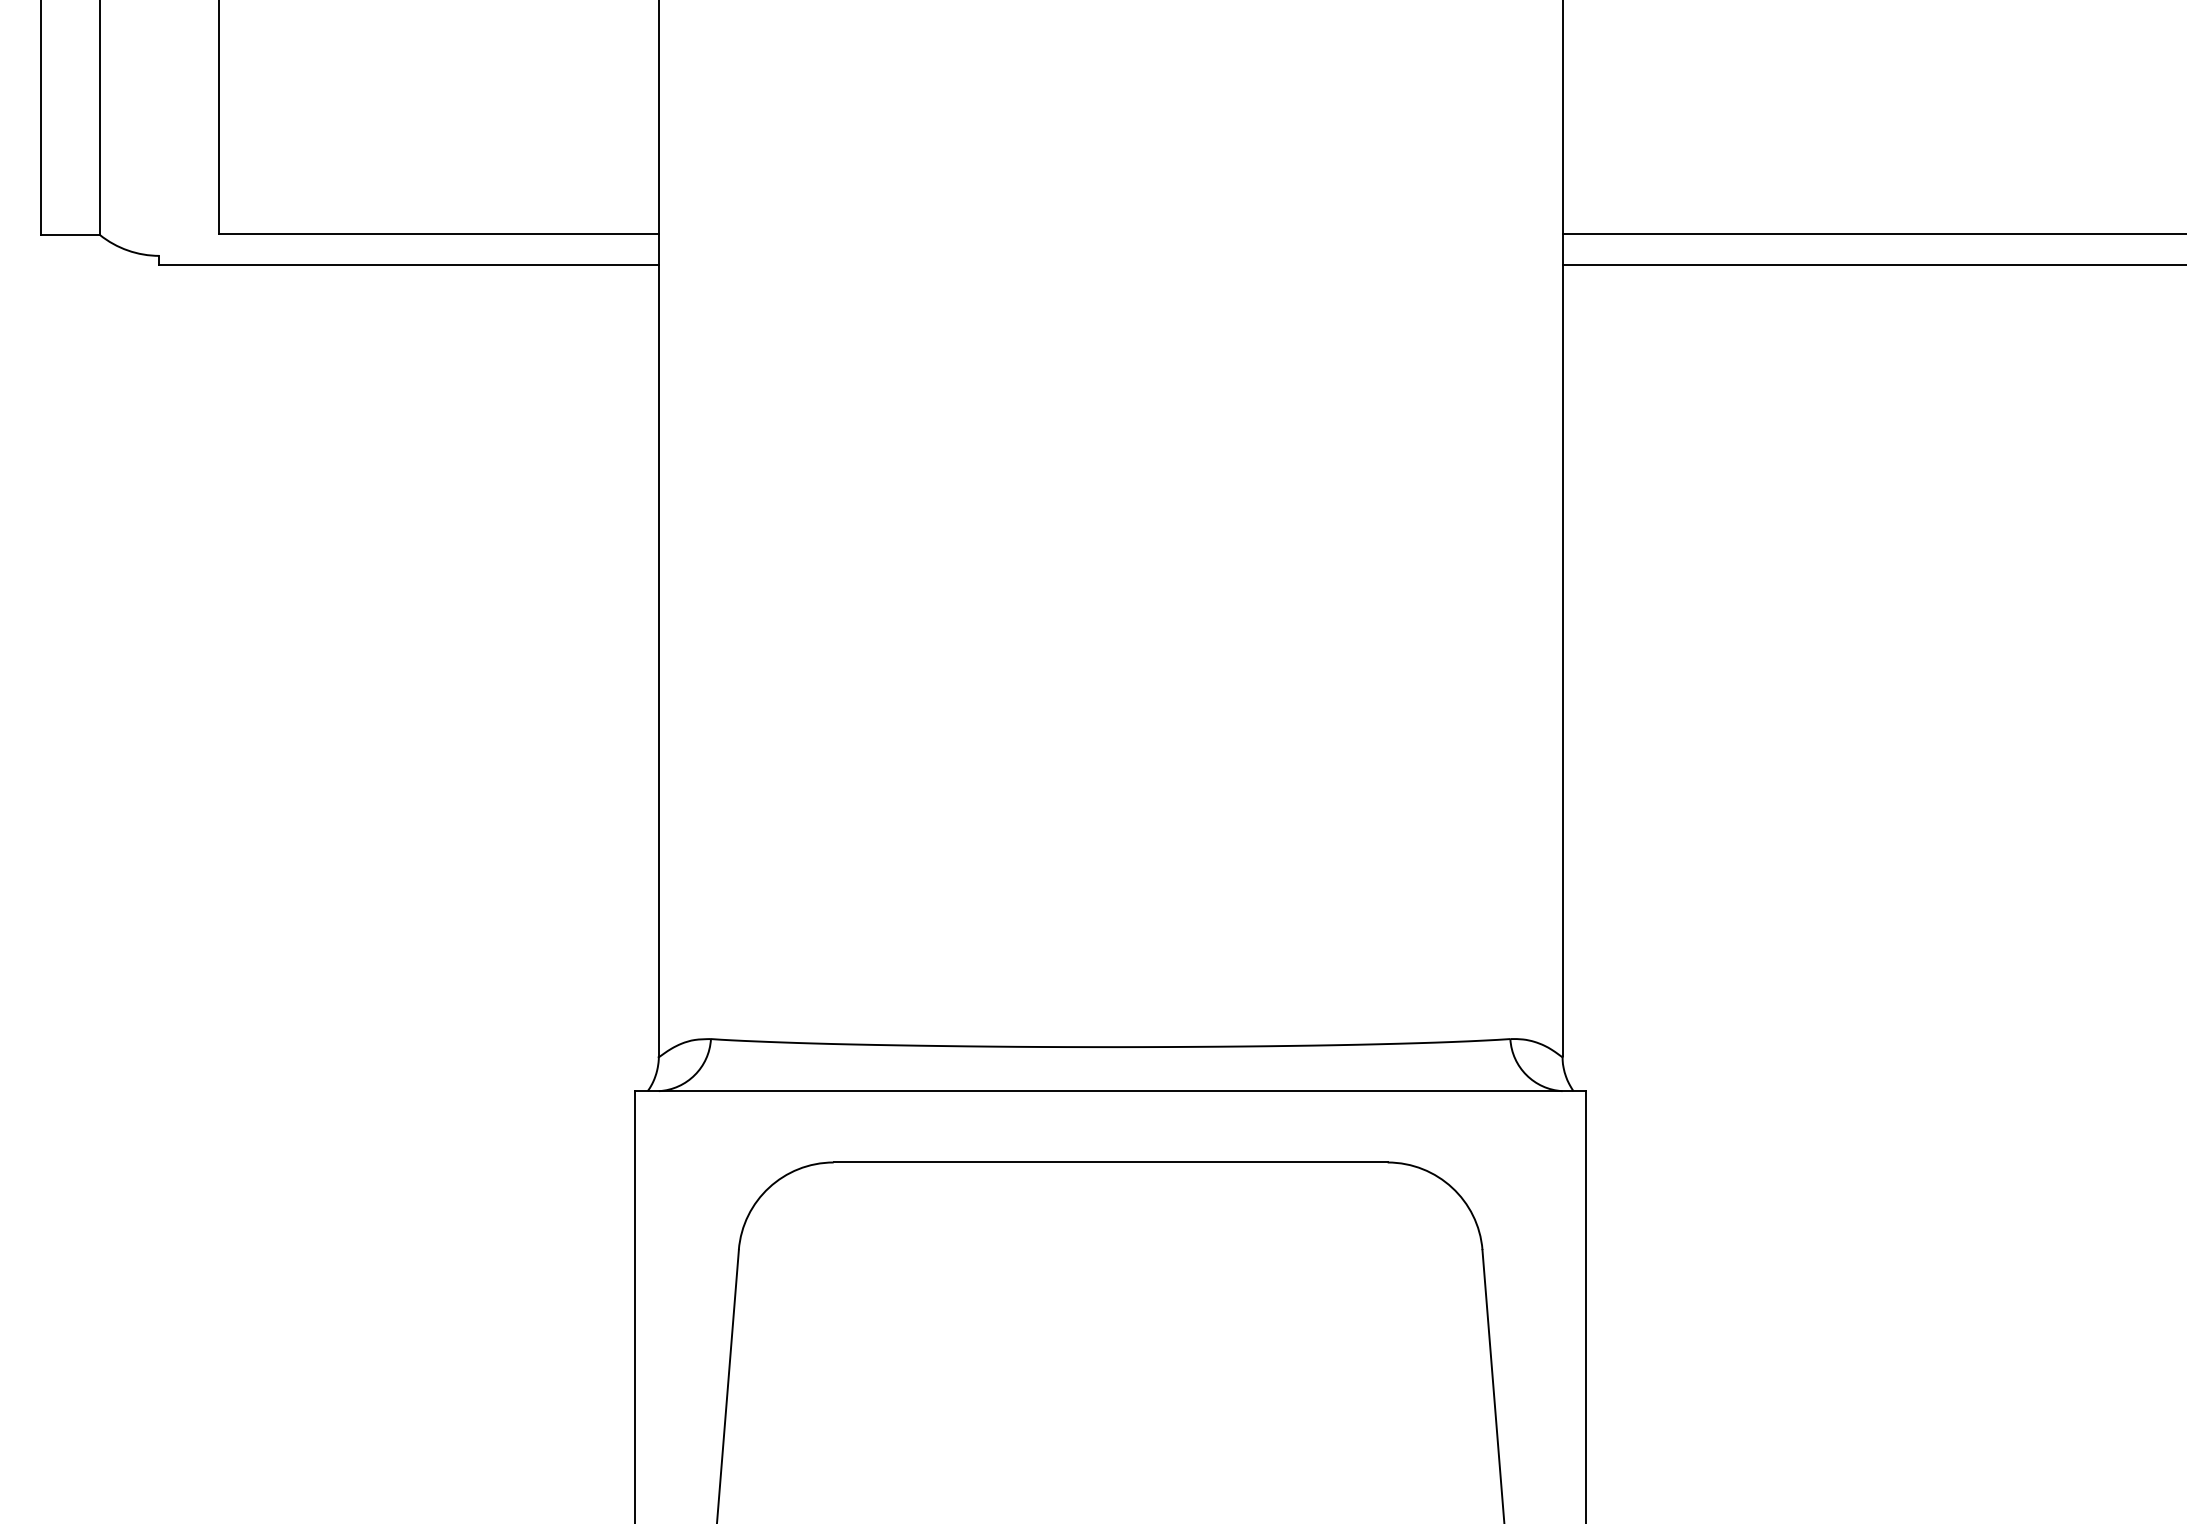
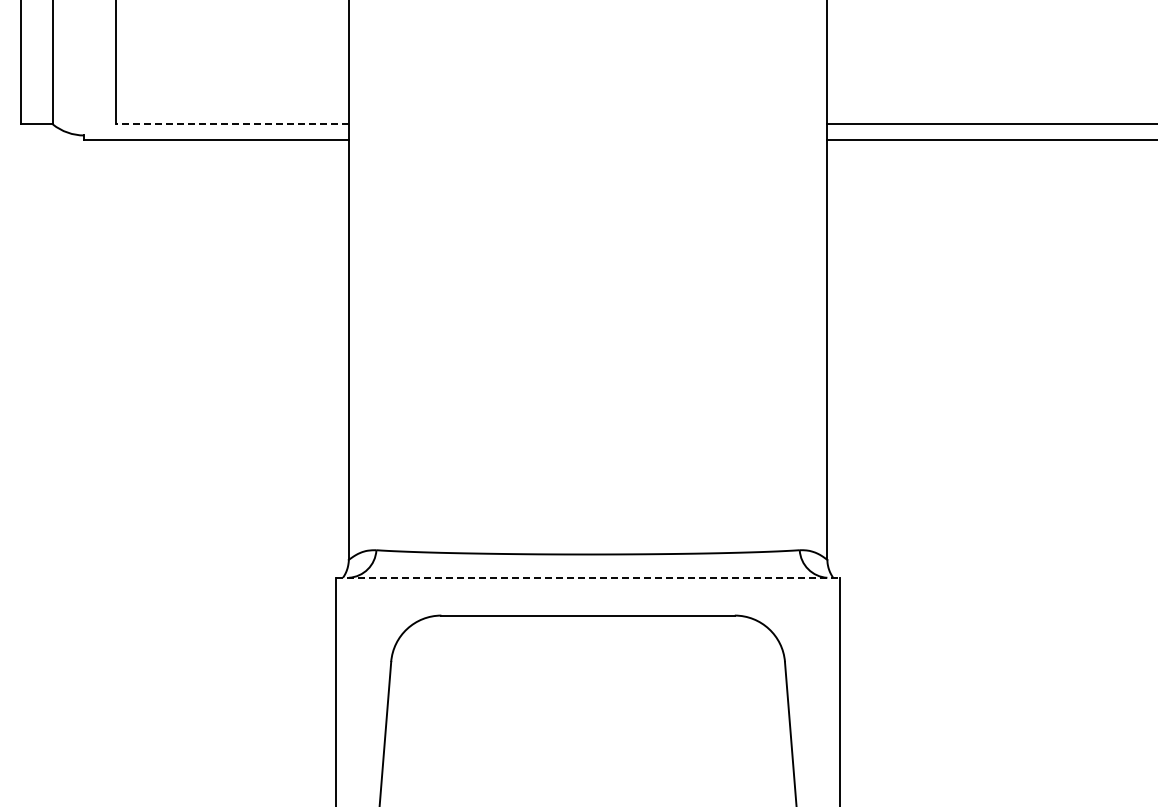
line: (437, 235) -> (231, 124), solid -> dashed
line: (1111, 1090) -> (588, 577), solid -> dashed

